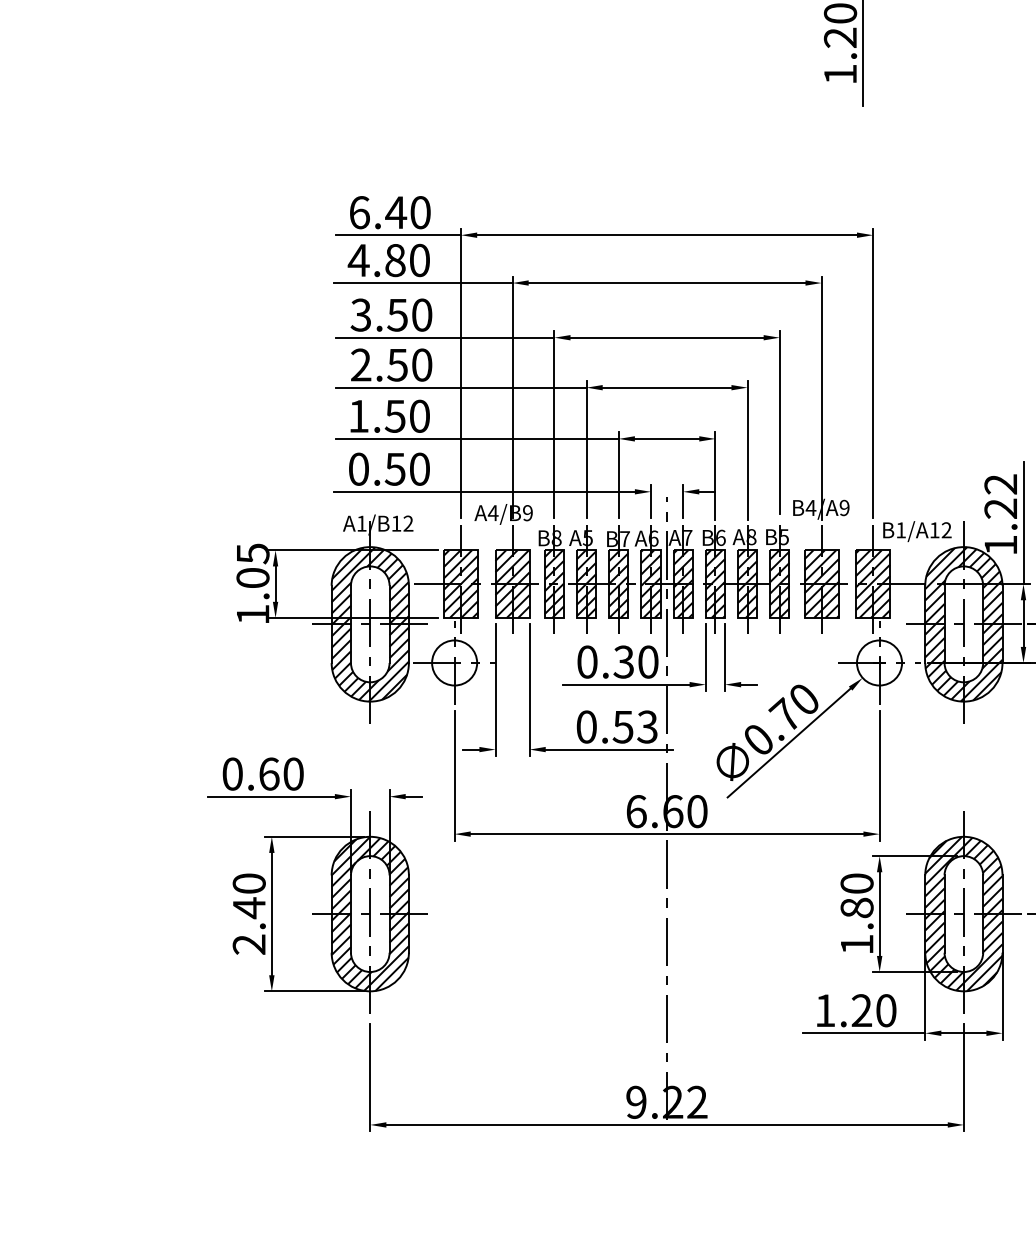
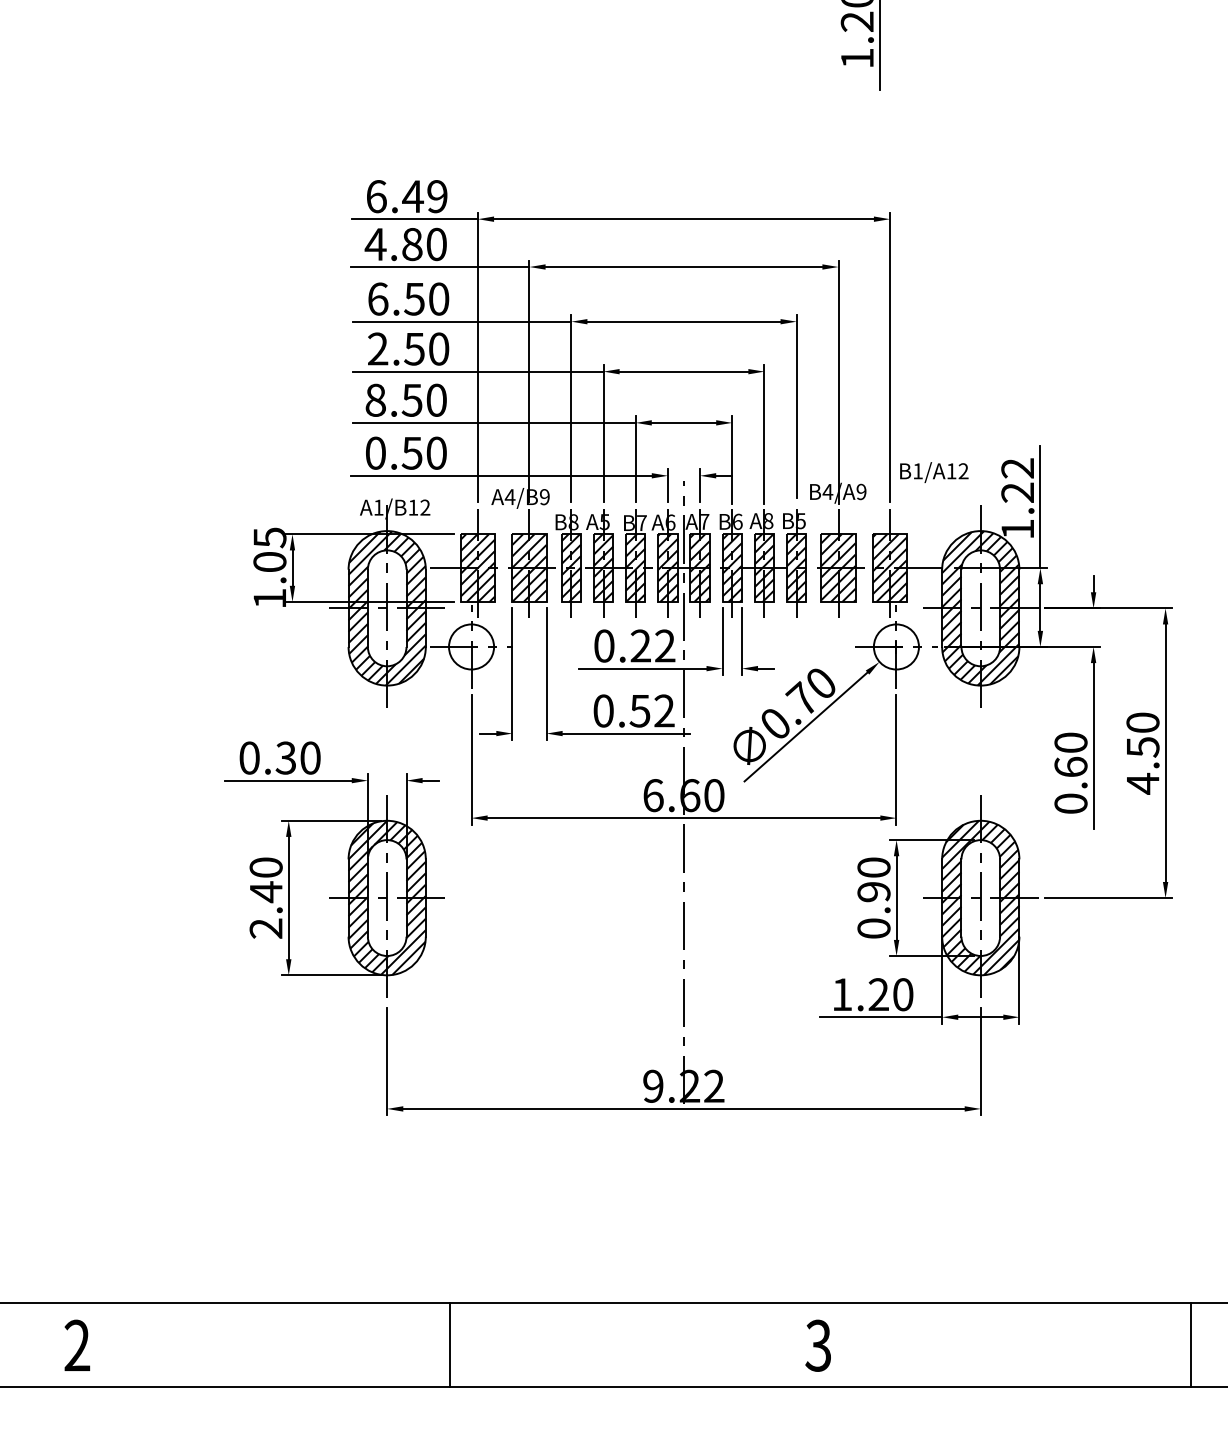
text: (420, 212) -> (437, 196), 6.40 -> 6.49
text: (360, 314) -> (377, 298), 3.50 -> 6.50
text: (358, 415) -> (375, 399), 1.50 -> 8.50
text: (917, 531) -> (934, 472), moved
text: (635, 661) -> (652, 645), 0.30 -> 0.22
text: (647, 727) -> (664, 711), 0.53 -> 0.52
text: (268, 773) -> (285, 757), 0.60 -> 0.30
text: (856, 925) -> (873, 909), 1.80 -> 0.90

